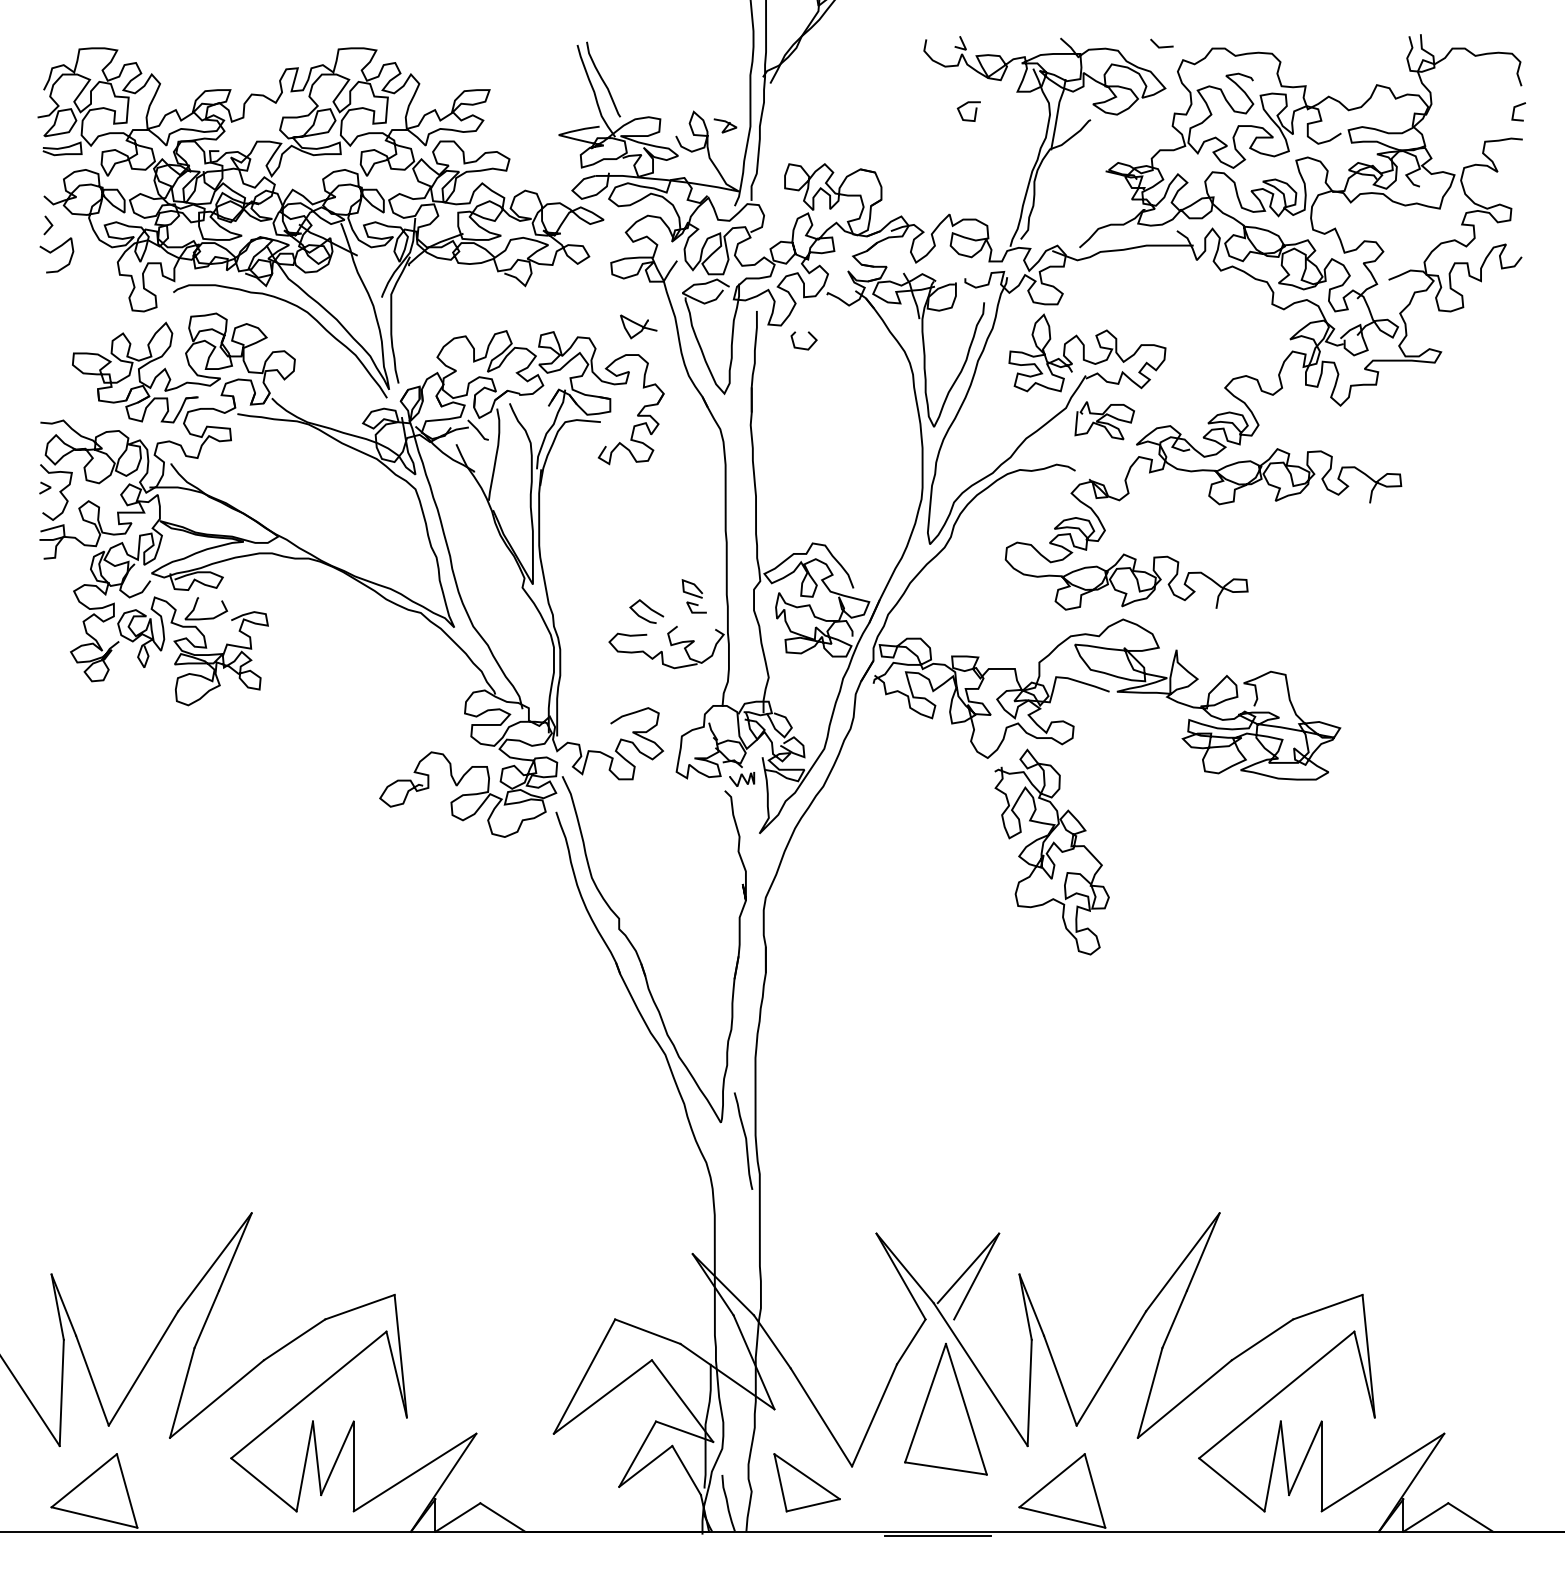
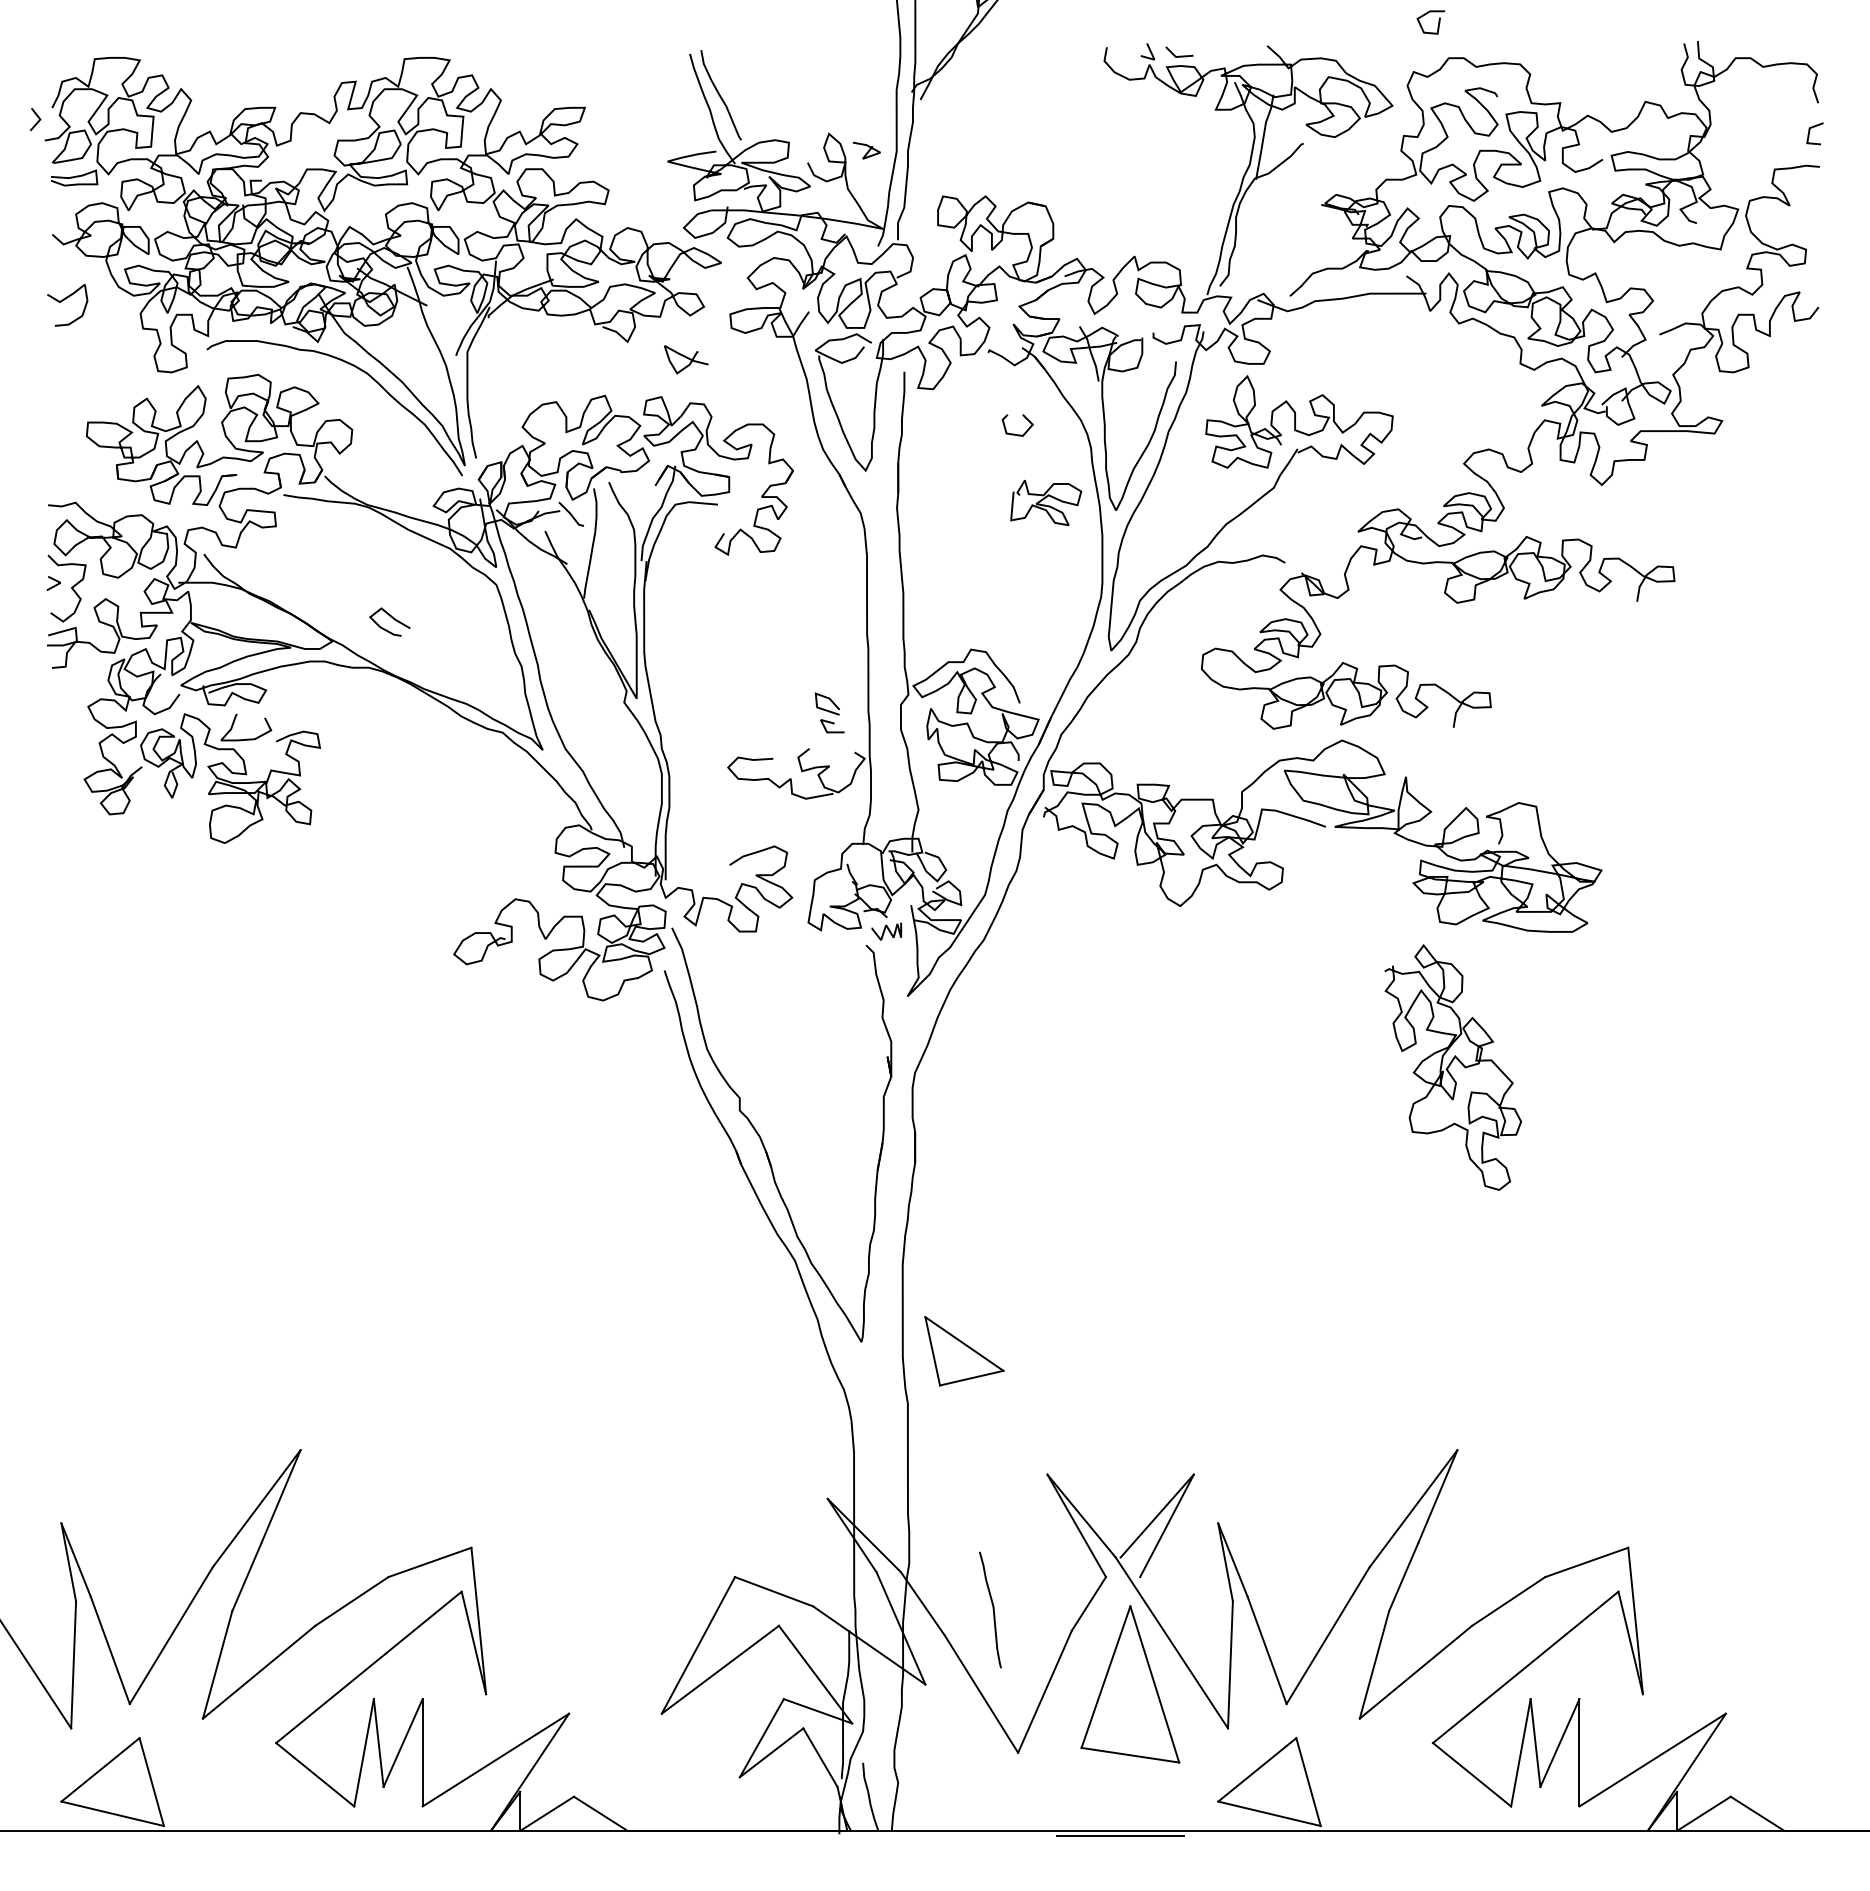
line: (1161, 46) -> (1179, 55), moved
curve: (975, 111) -> (1438, 22), moved
line: (49, 223) -> (37, 117), moved
curve: (639, 325) -> (686, 358), moved
curve: (801, 347) -> (1014, 433), moved
curve: (1104, 422) -> (1045, 504), moved
curve: (649, 608) -> (392, 618), moved
curve: (1049, 850) -> (1450, 1065), moved
curve: (745, 1140) -> (992, 1609), moved
part: (807, 1482) -> (964, 1351), moved

